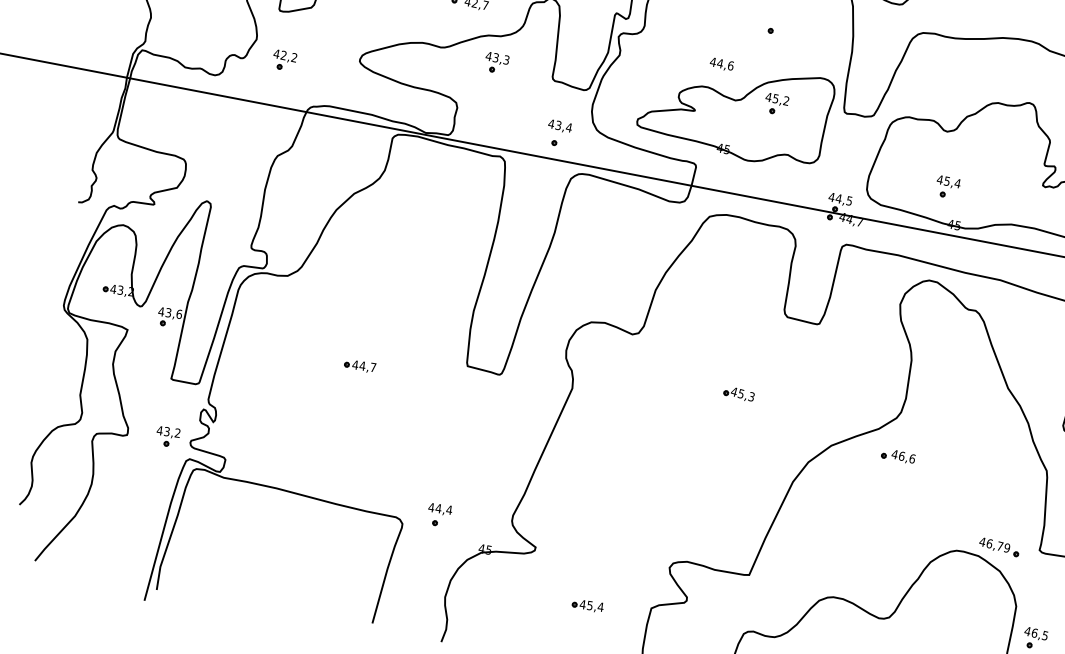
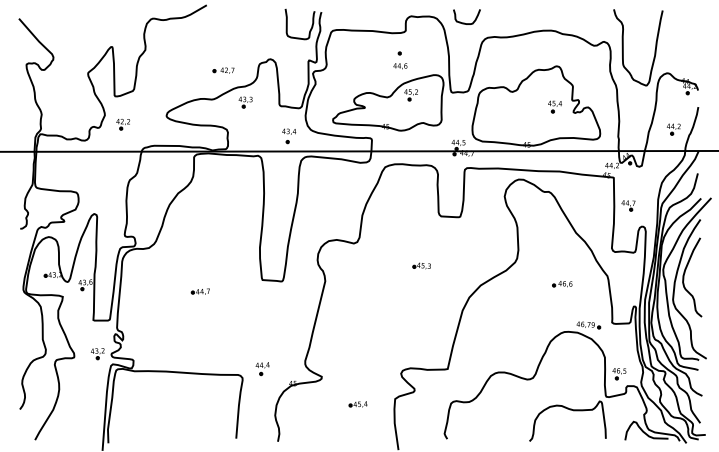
text: (721, 64) -> (400, 66), moved
part: (946, 186) -> (554, 106), moved
part: (898, 456) -> (562, 284), moved

